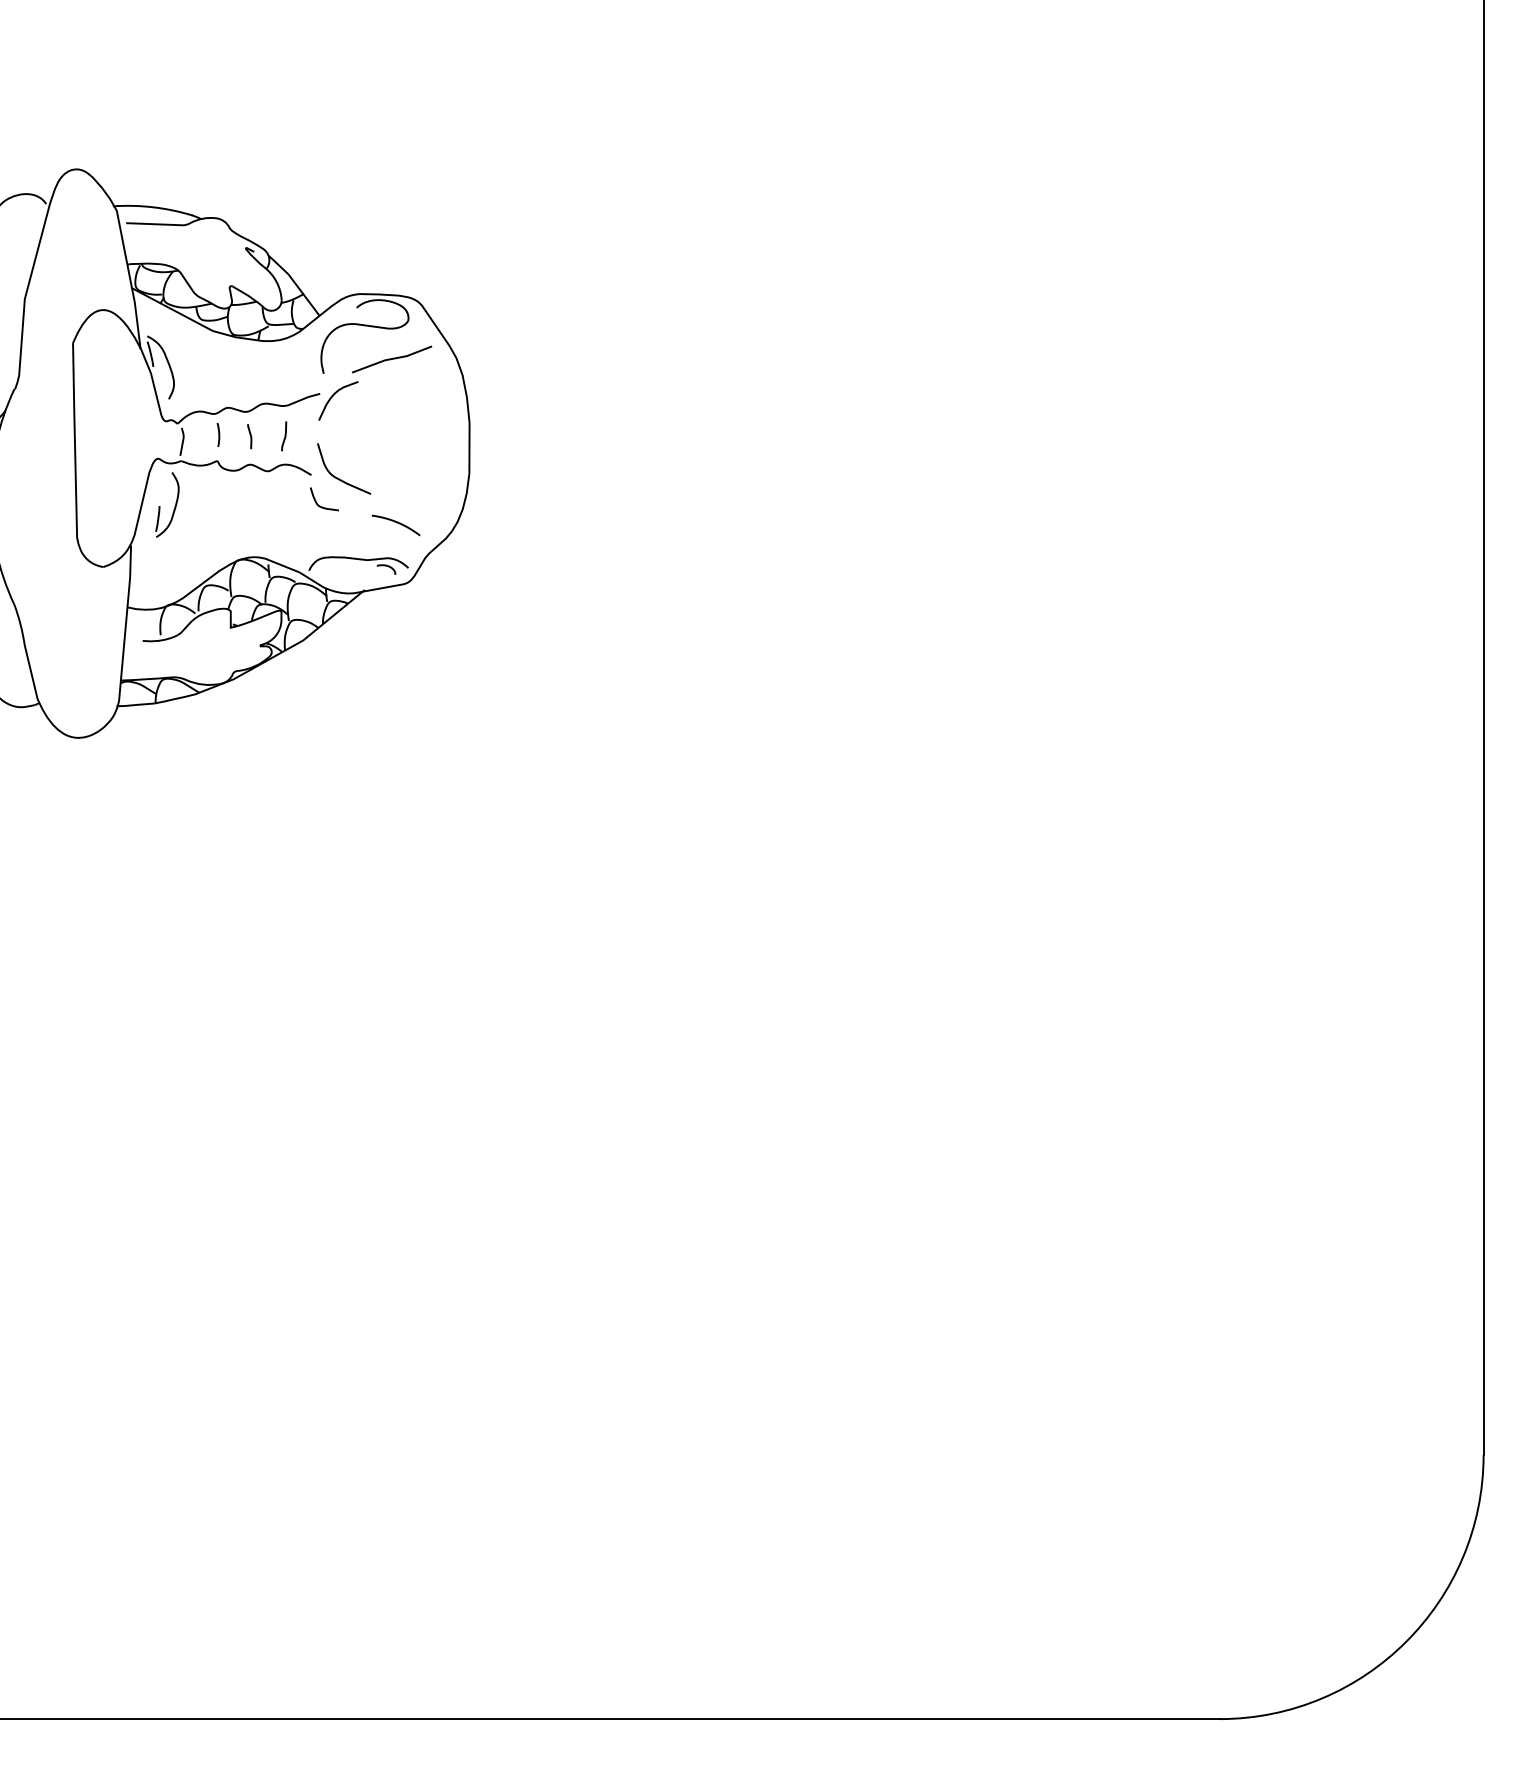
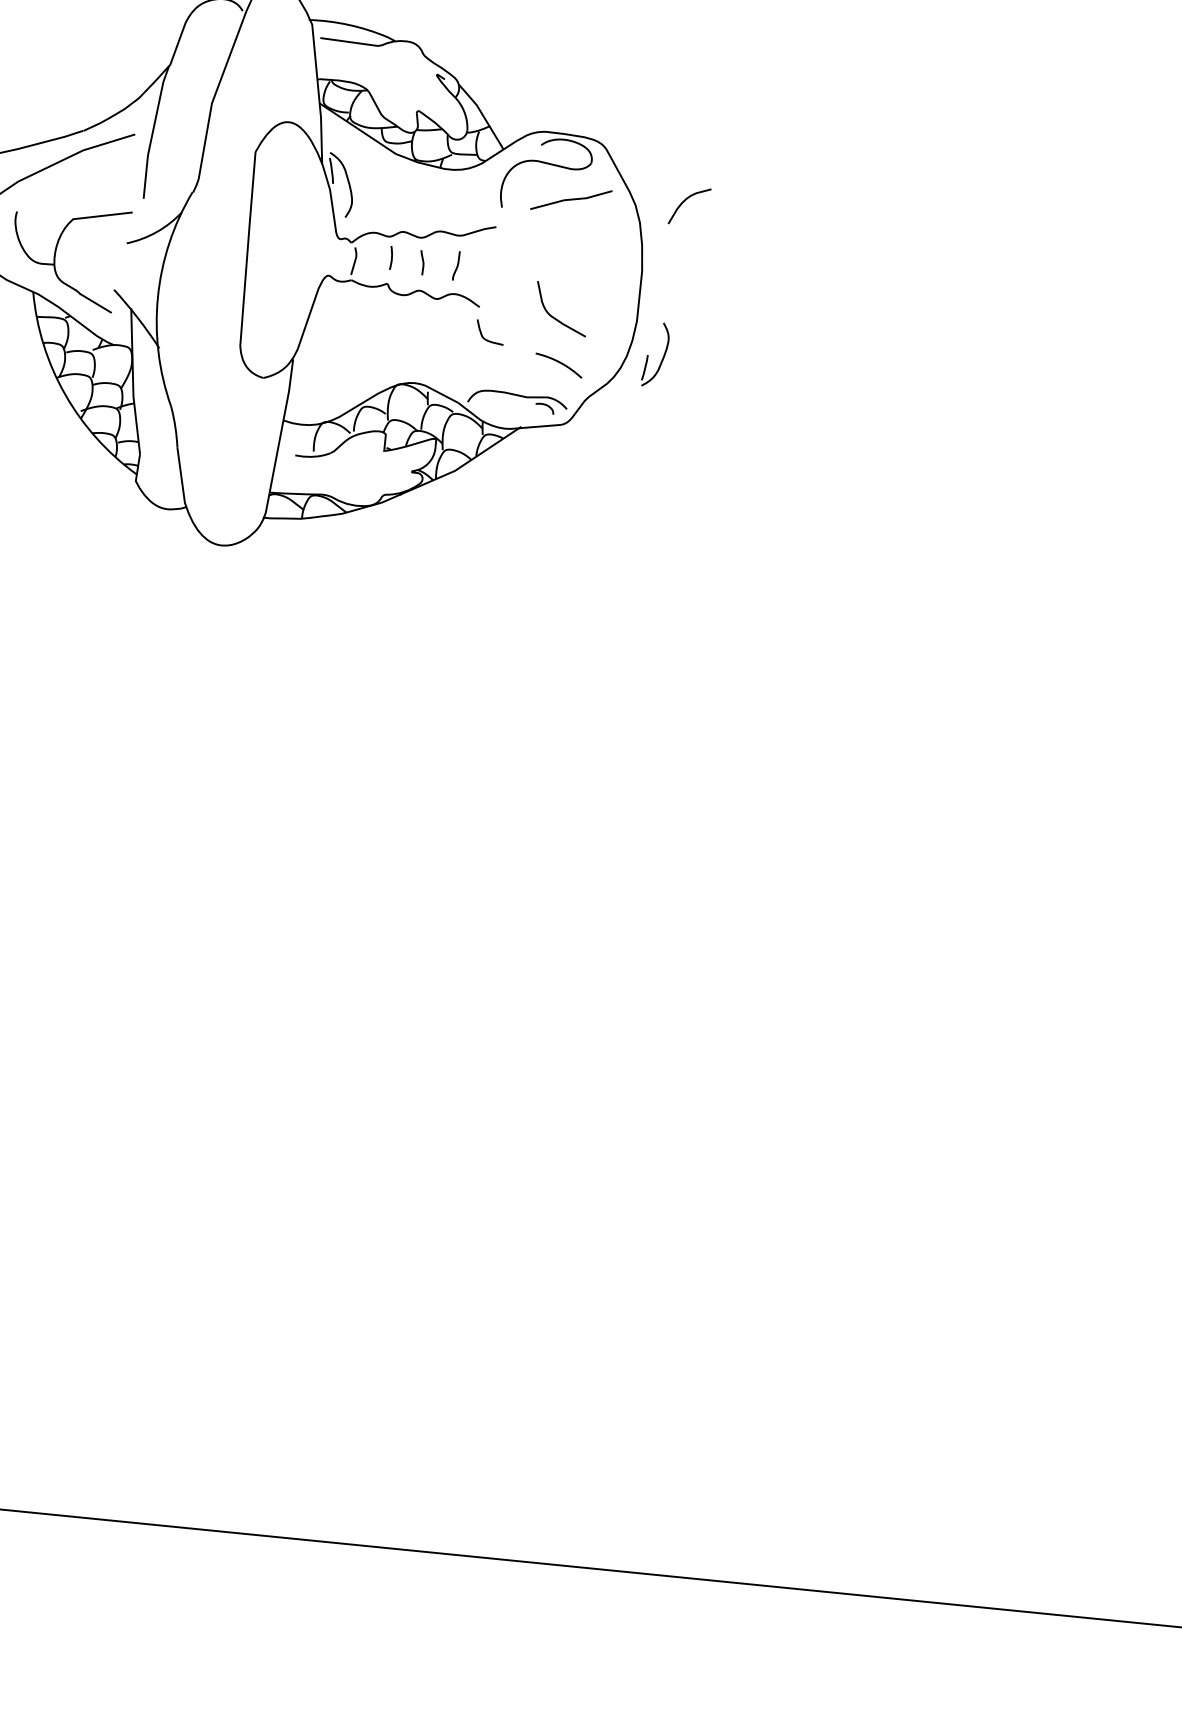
curve: (334, 395) -> (686, 200), moved
curve: (339, 478) -> (555, 318), moved
part: (160, 506) -> (648, 355), moved

